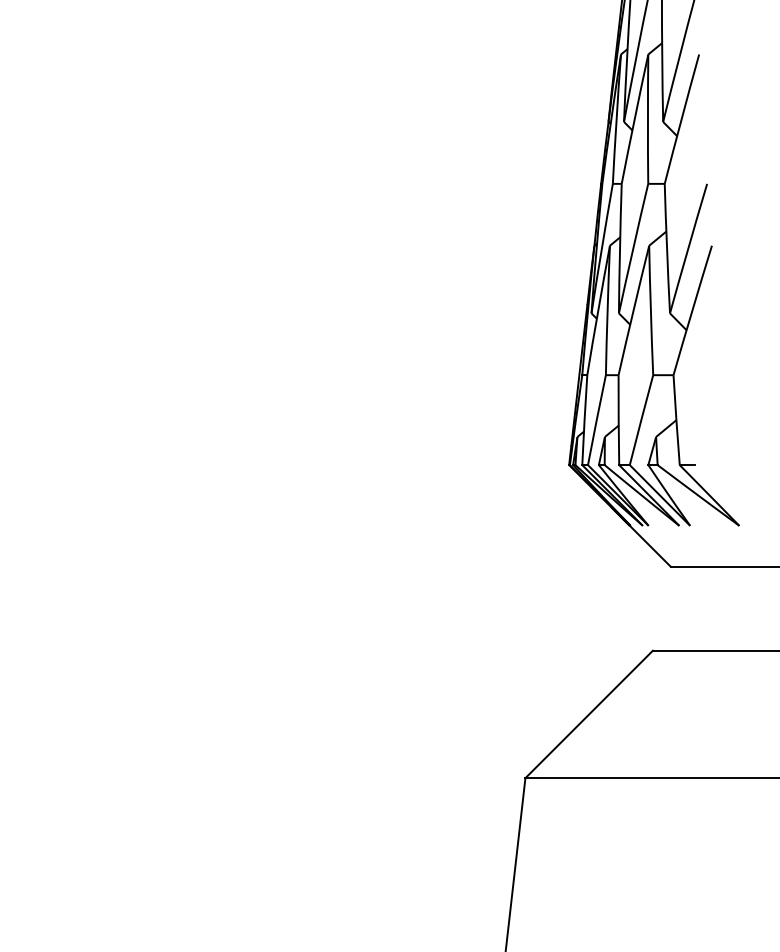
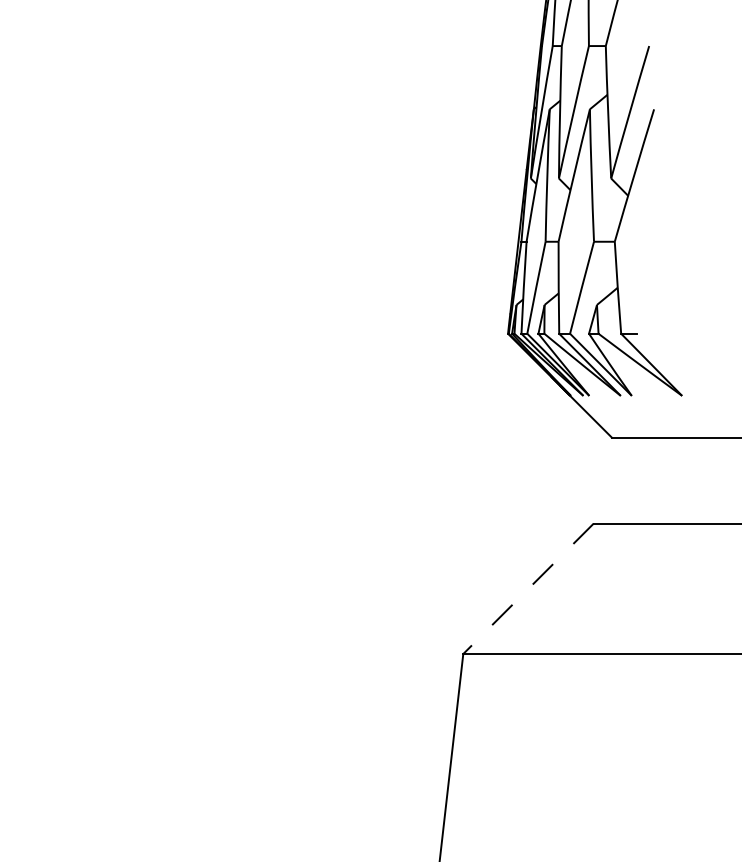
line: (588, 714) -> (527, 588), solid -> dashed

